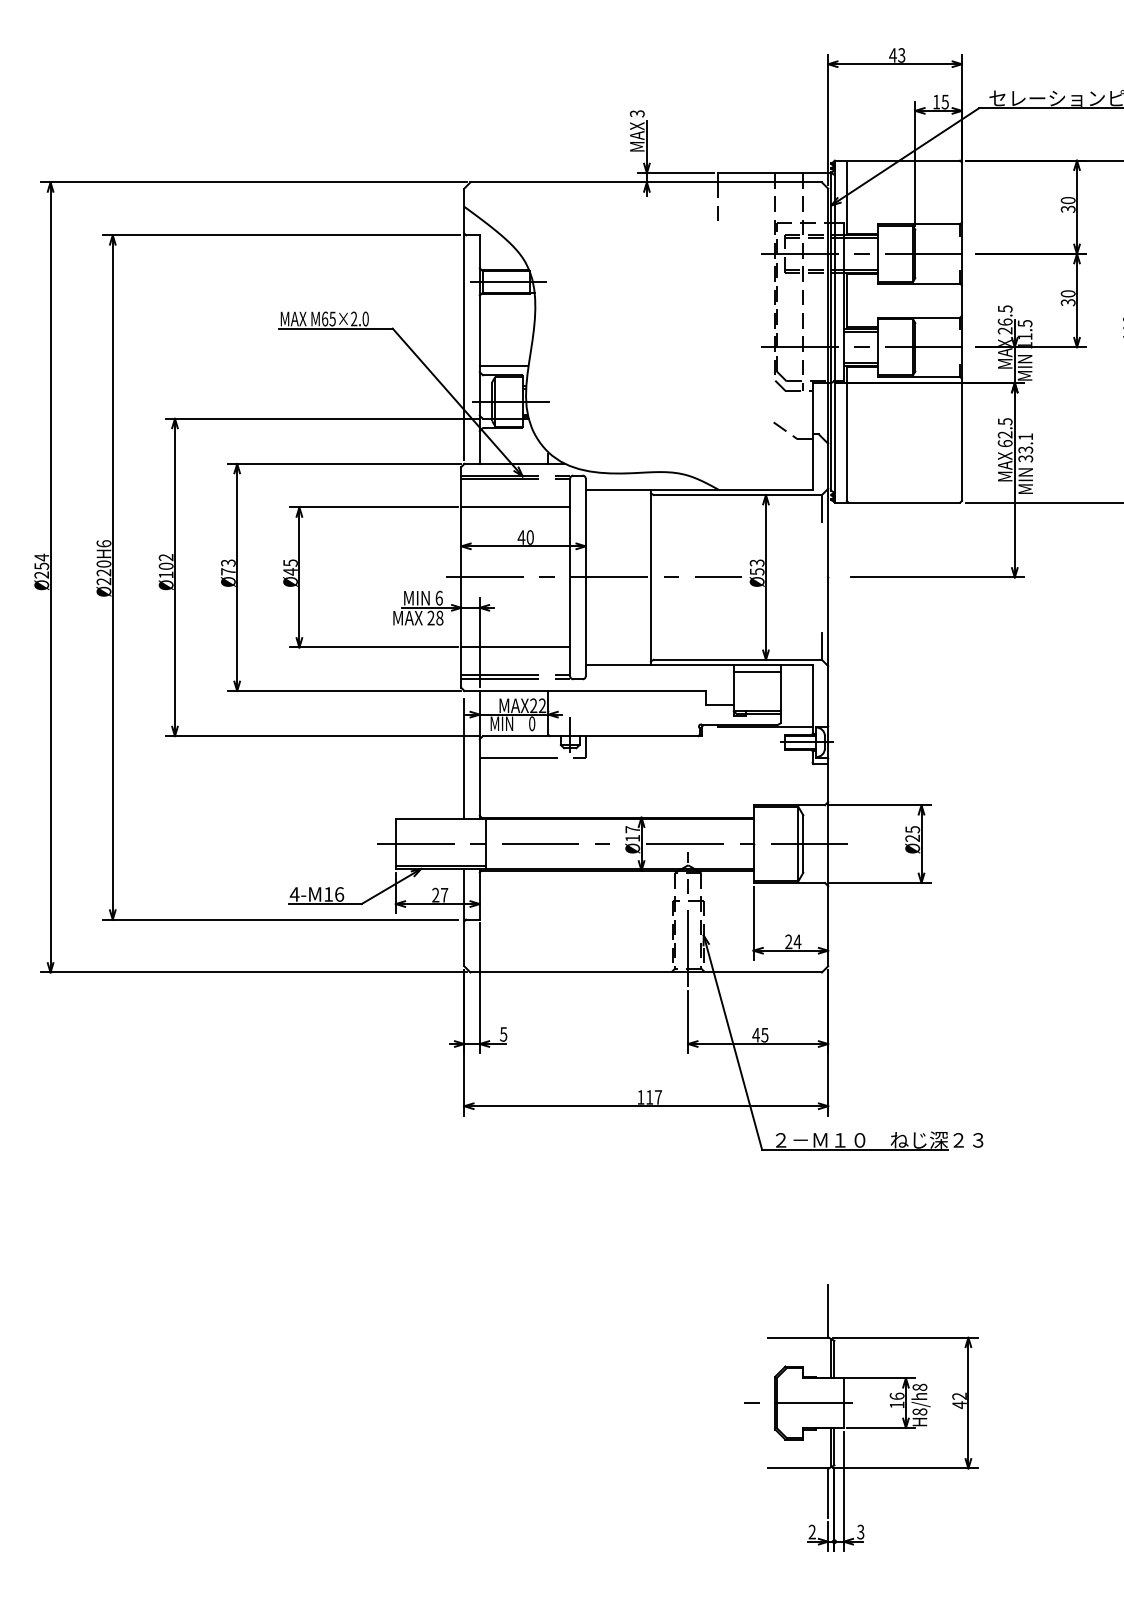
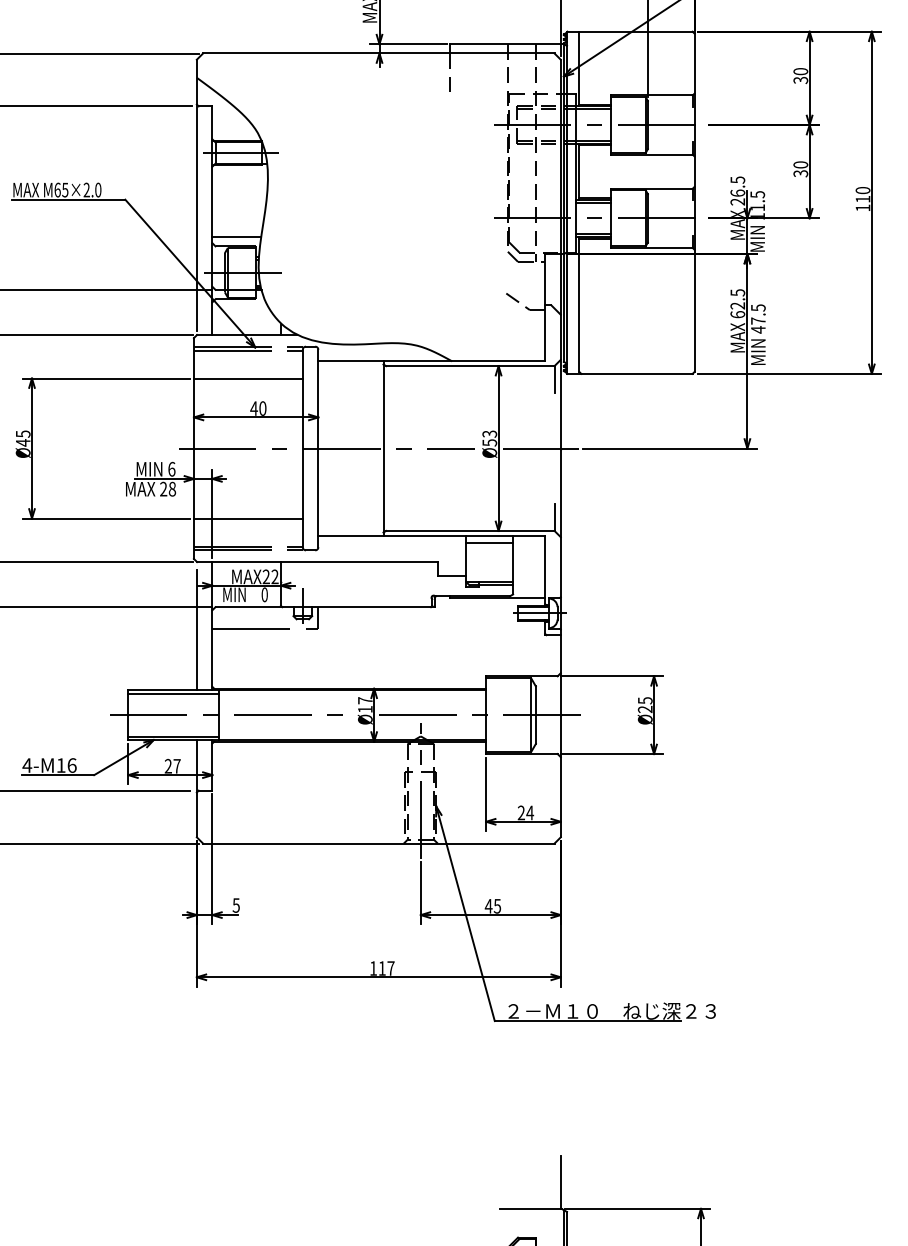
text: (1025, 447) -> (758, 318), 33.1 -> 47.5
line: (808, 577) -> (541, 448), added
line: (440, 822) -> (173, 693), added

